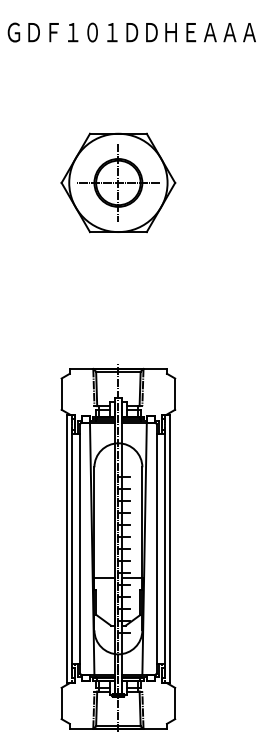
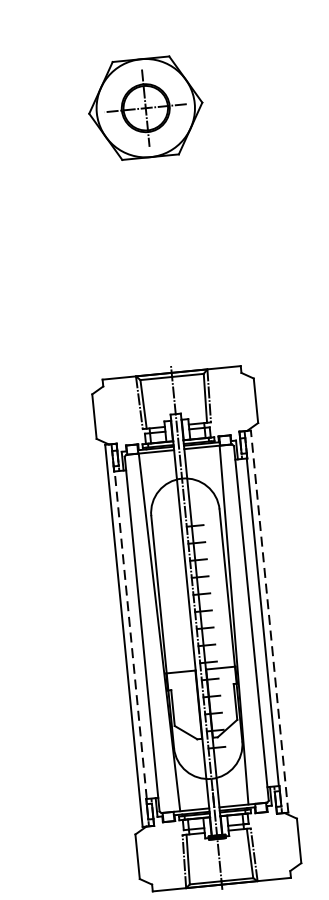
part: (118, 182) -> (145, 107), size x0.7
line: (72, 548) -> (131, 634), solid -> dashed
line: (169, 548) -> (269, 621), solid -> dashed

